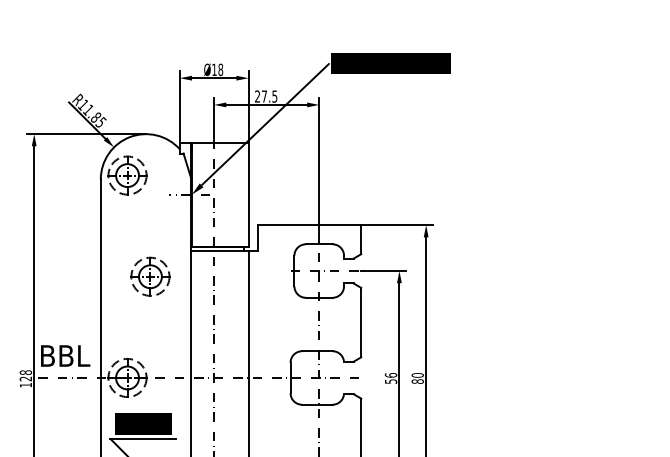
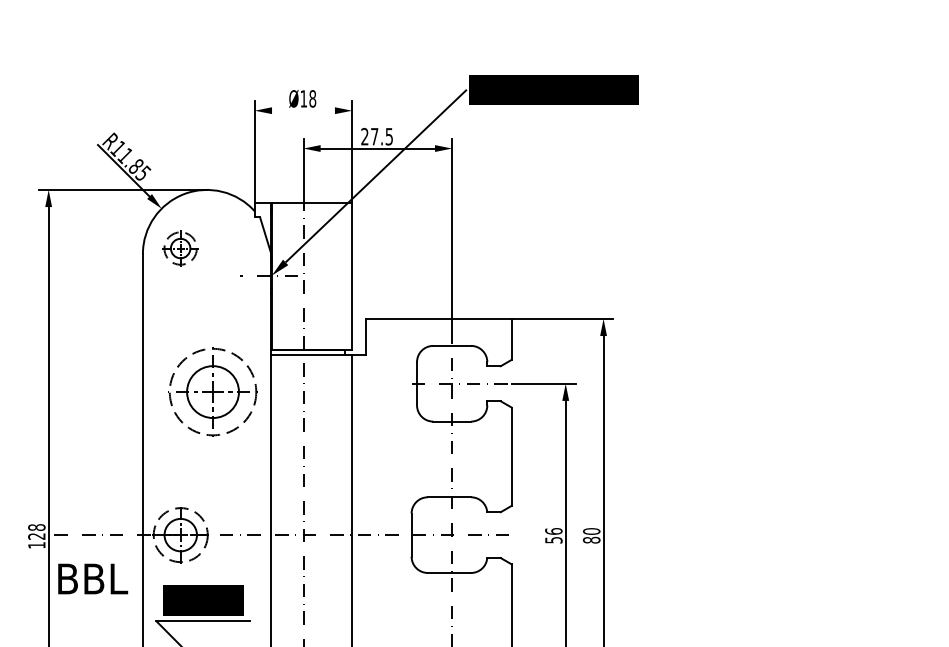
line: (214, 78) -> (303, 110), removed
part: (127, 175) -> (180, 248), size x0.6
part: (150, 276) -> (213, 391), size x1.6
text: (65, 355) -> (93, 578), moved

